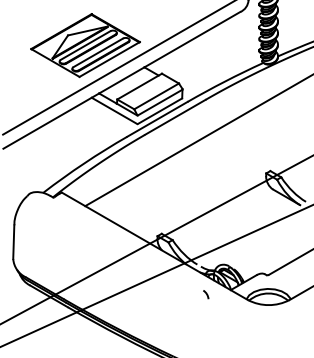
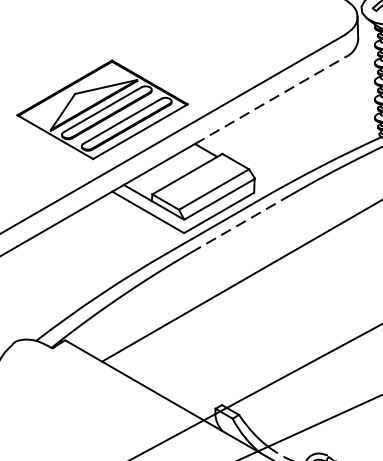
line: (192, 39) -> (270, 100), solid -> dashed
line: (175, 117) -> (243, 222), solid -> dashed

